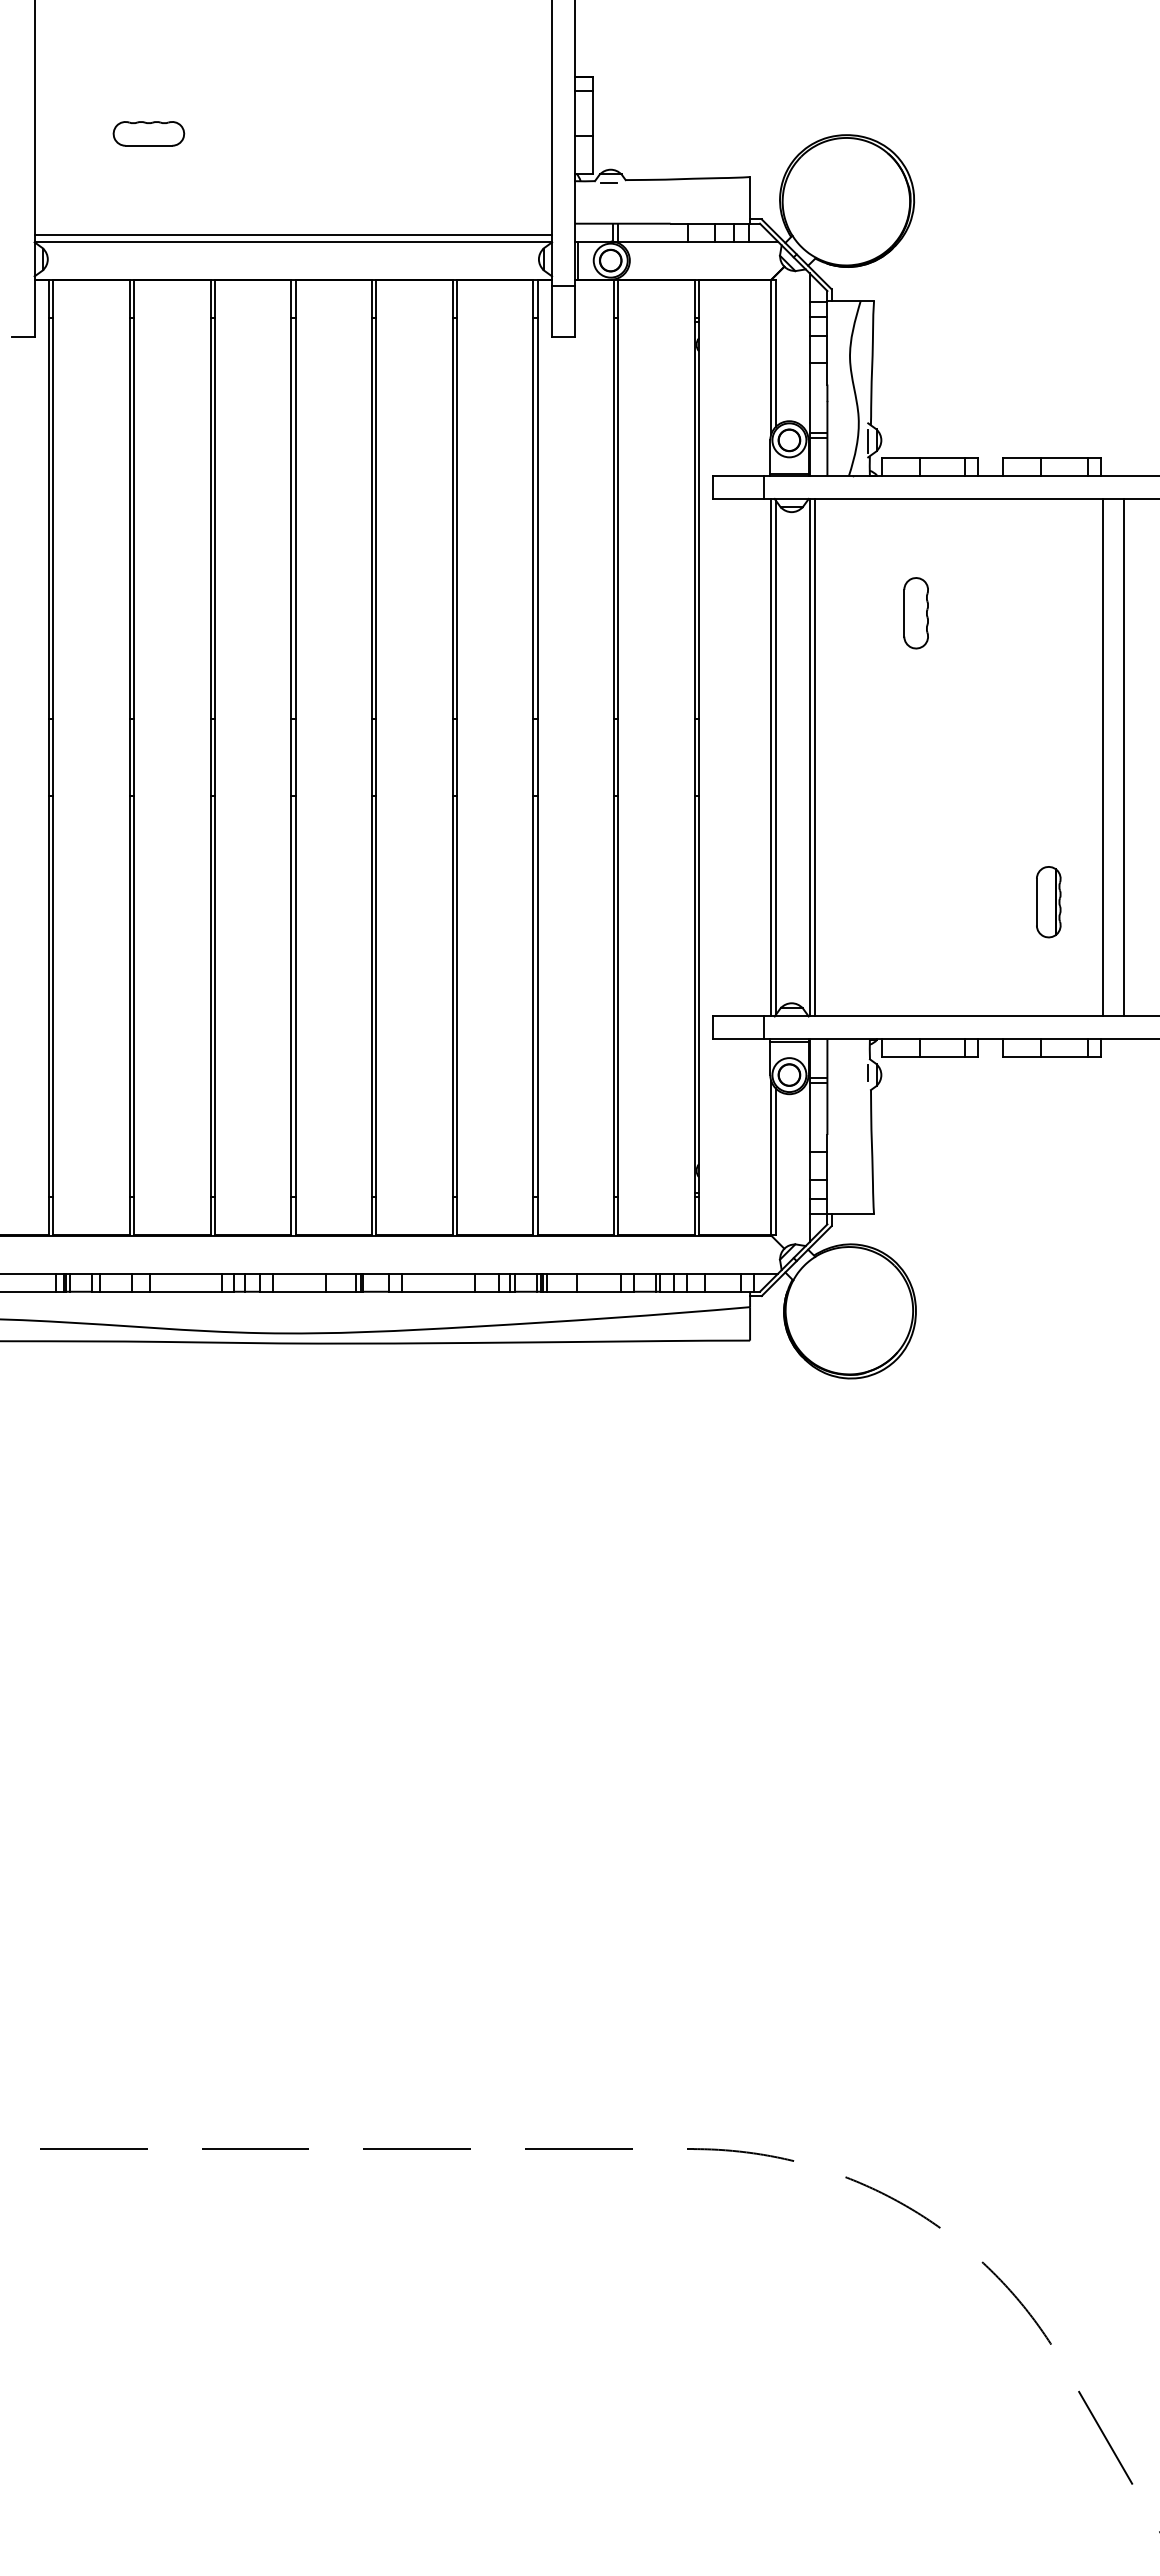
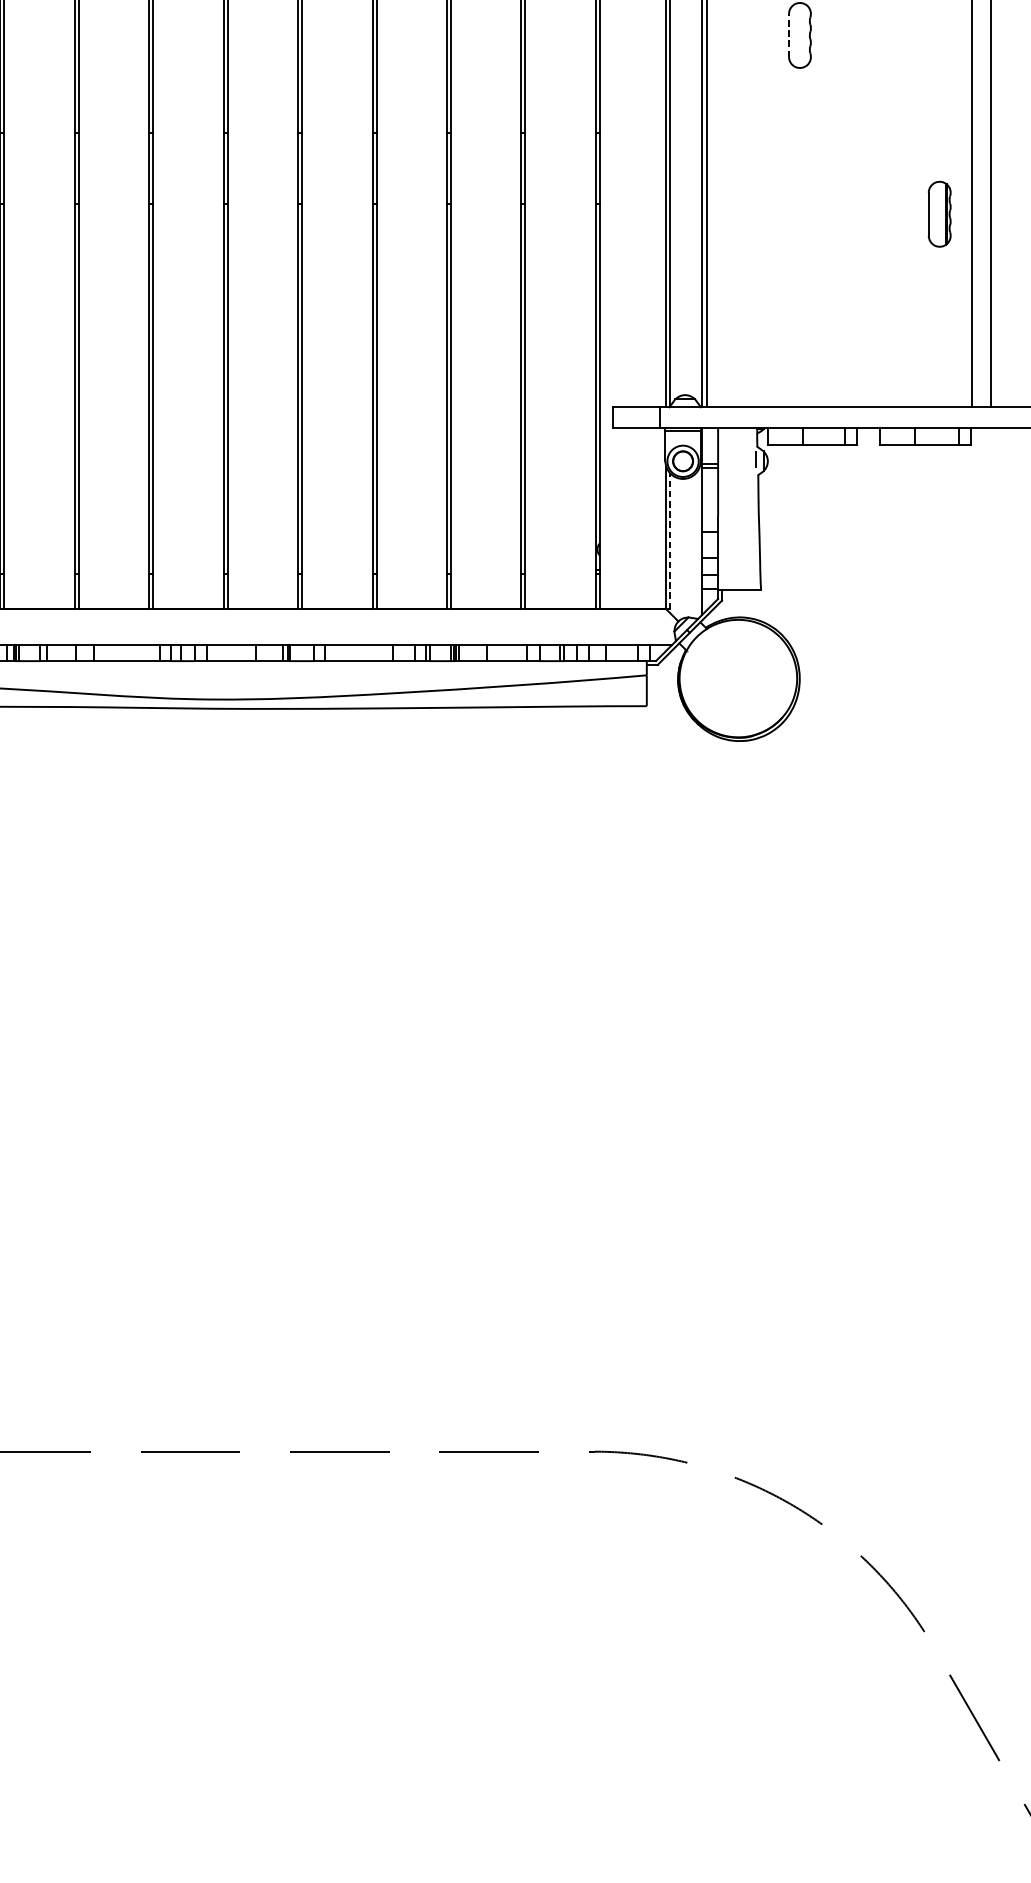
line: (904, 612) -> (789, 34), solid -> dashed
part: (1048, 902) -> (939, 214), moved
line: (775, 1161) -> (670, 541), solid -> dashed

